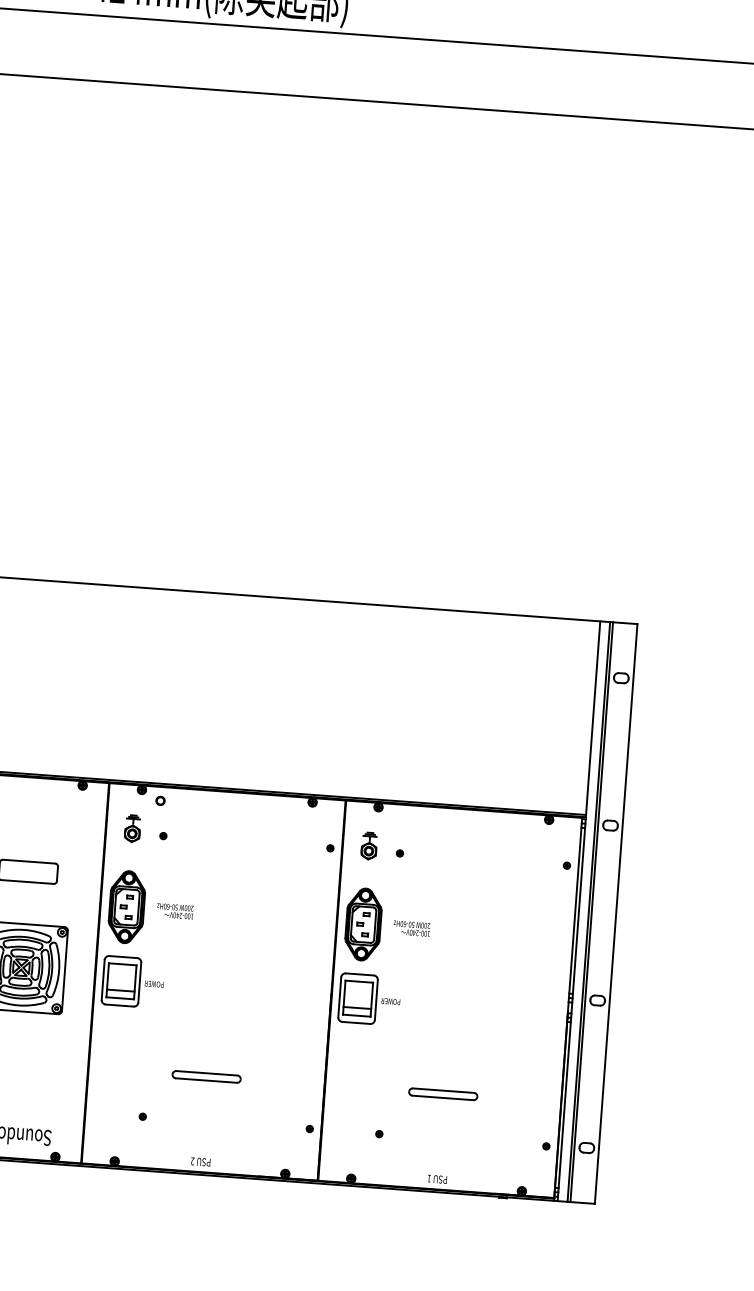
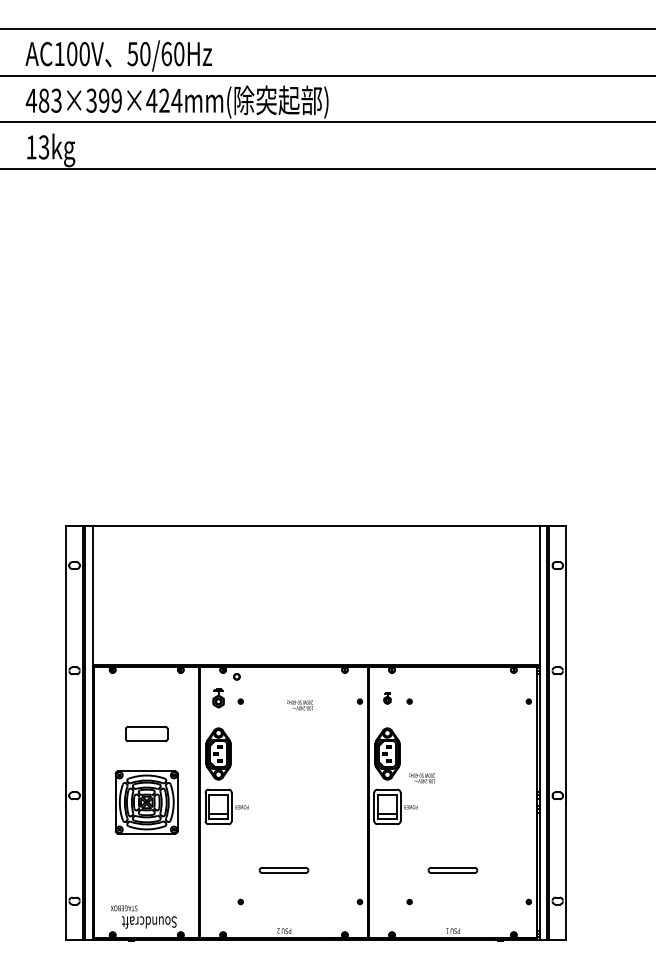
part: (369, 846) -> (387, 698), size x0.6
text: (174, 911) -> (299, 705), moved
text: (411, 928) -> (421, 778), moved

